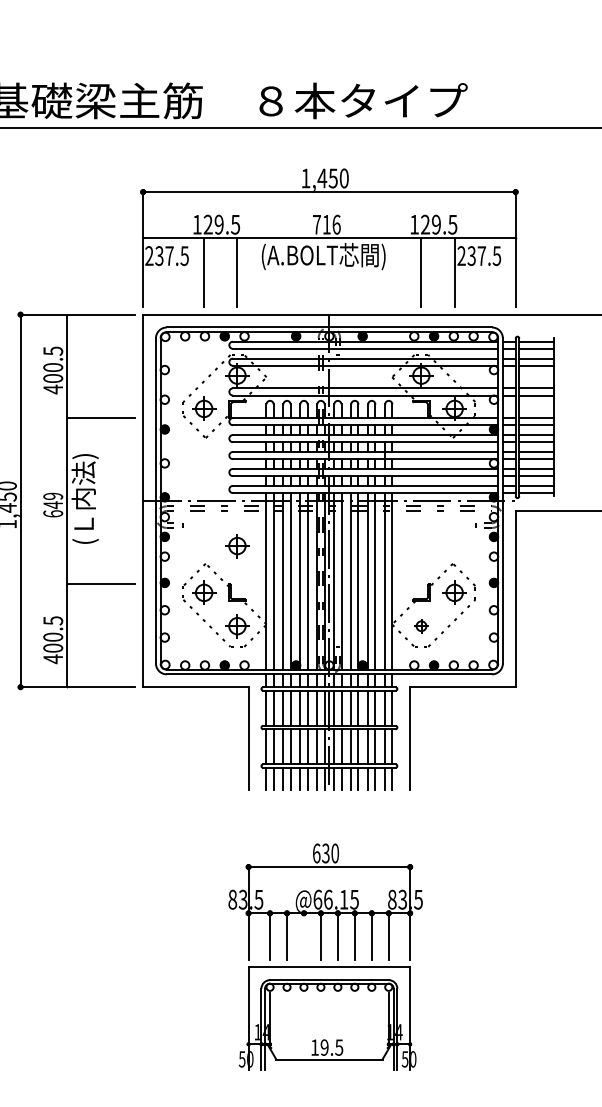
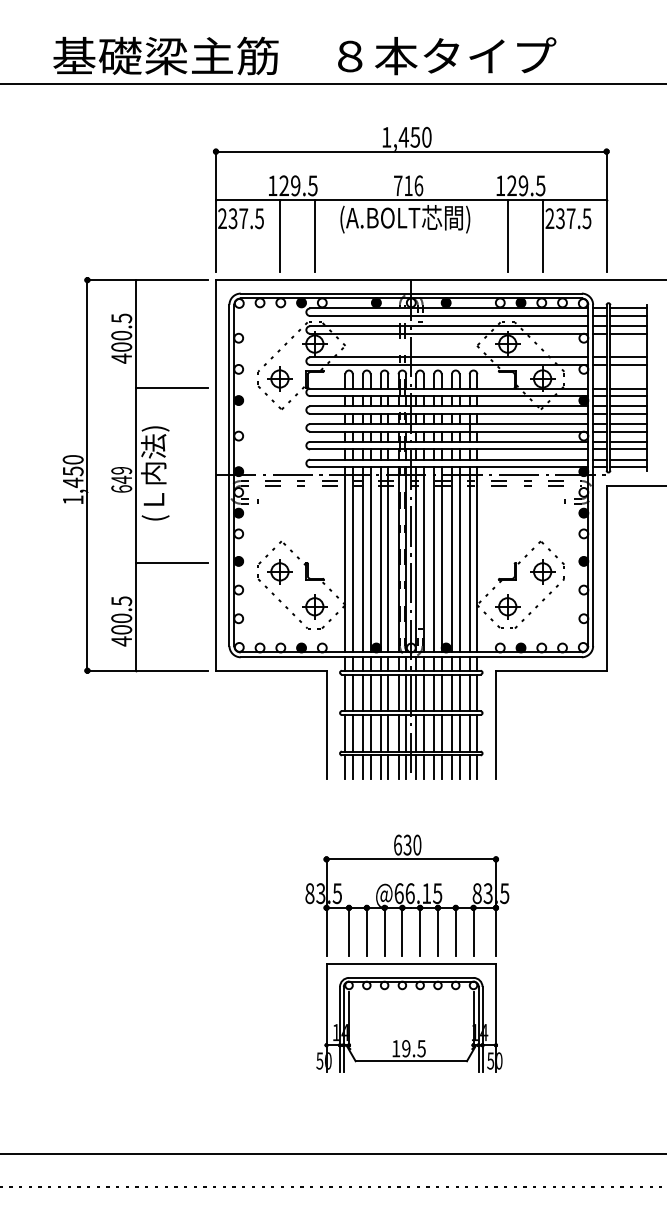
part: (237, 545) -> (314, 522), removed
part: (421, 625) -> (507, 606), size x1.67
line: (303, 935) -> (384, 931), added

